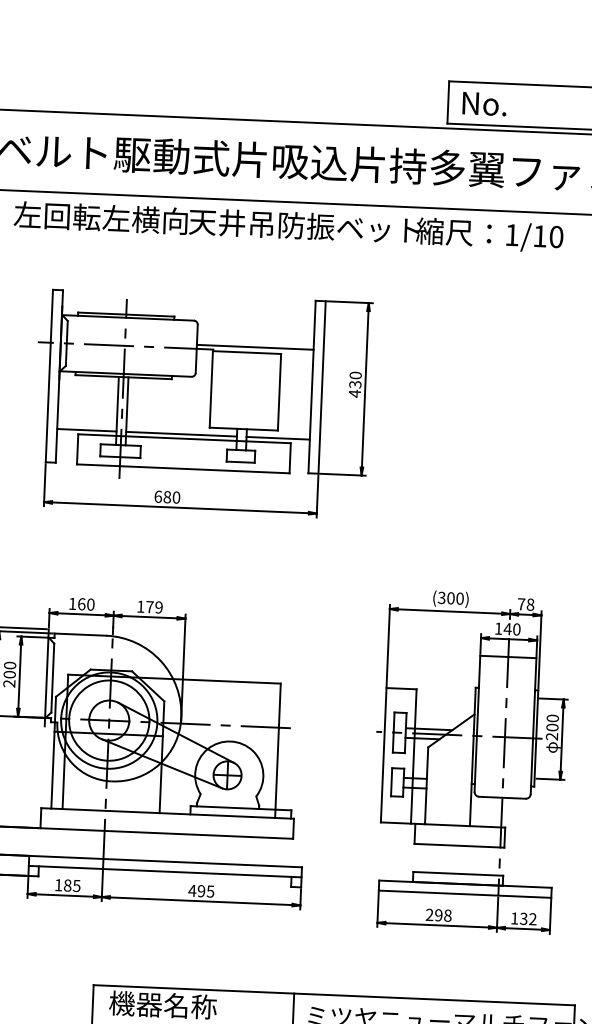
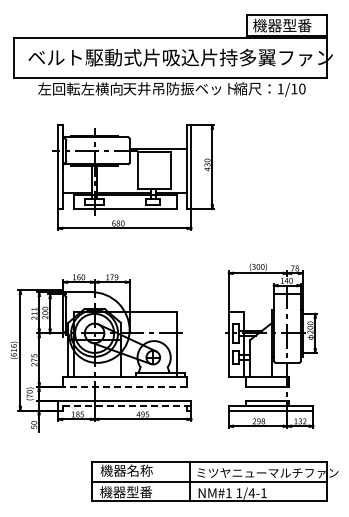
text: (521, 104) -> (282, 25), No. -> 機器型番
line: (165, 834) -> (124, 387), solid -> dashed
line: (164, 871) -> (124, 405), solid -> dashed

